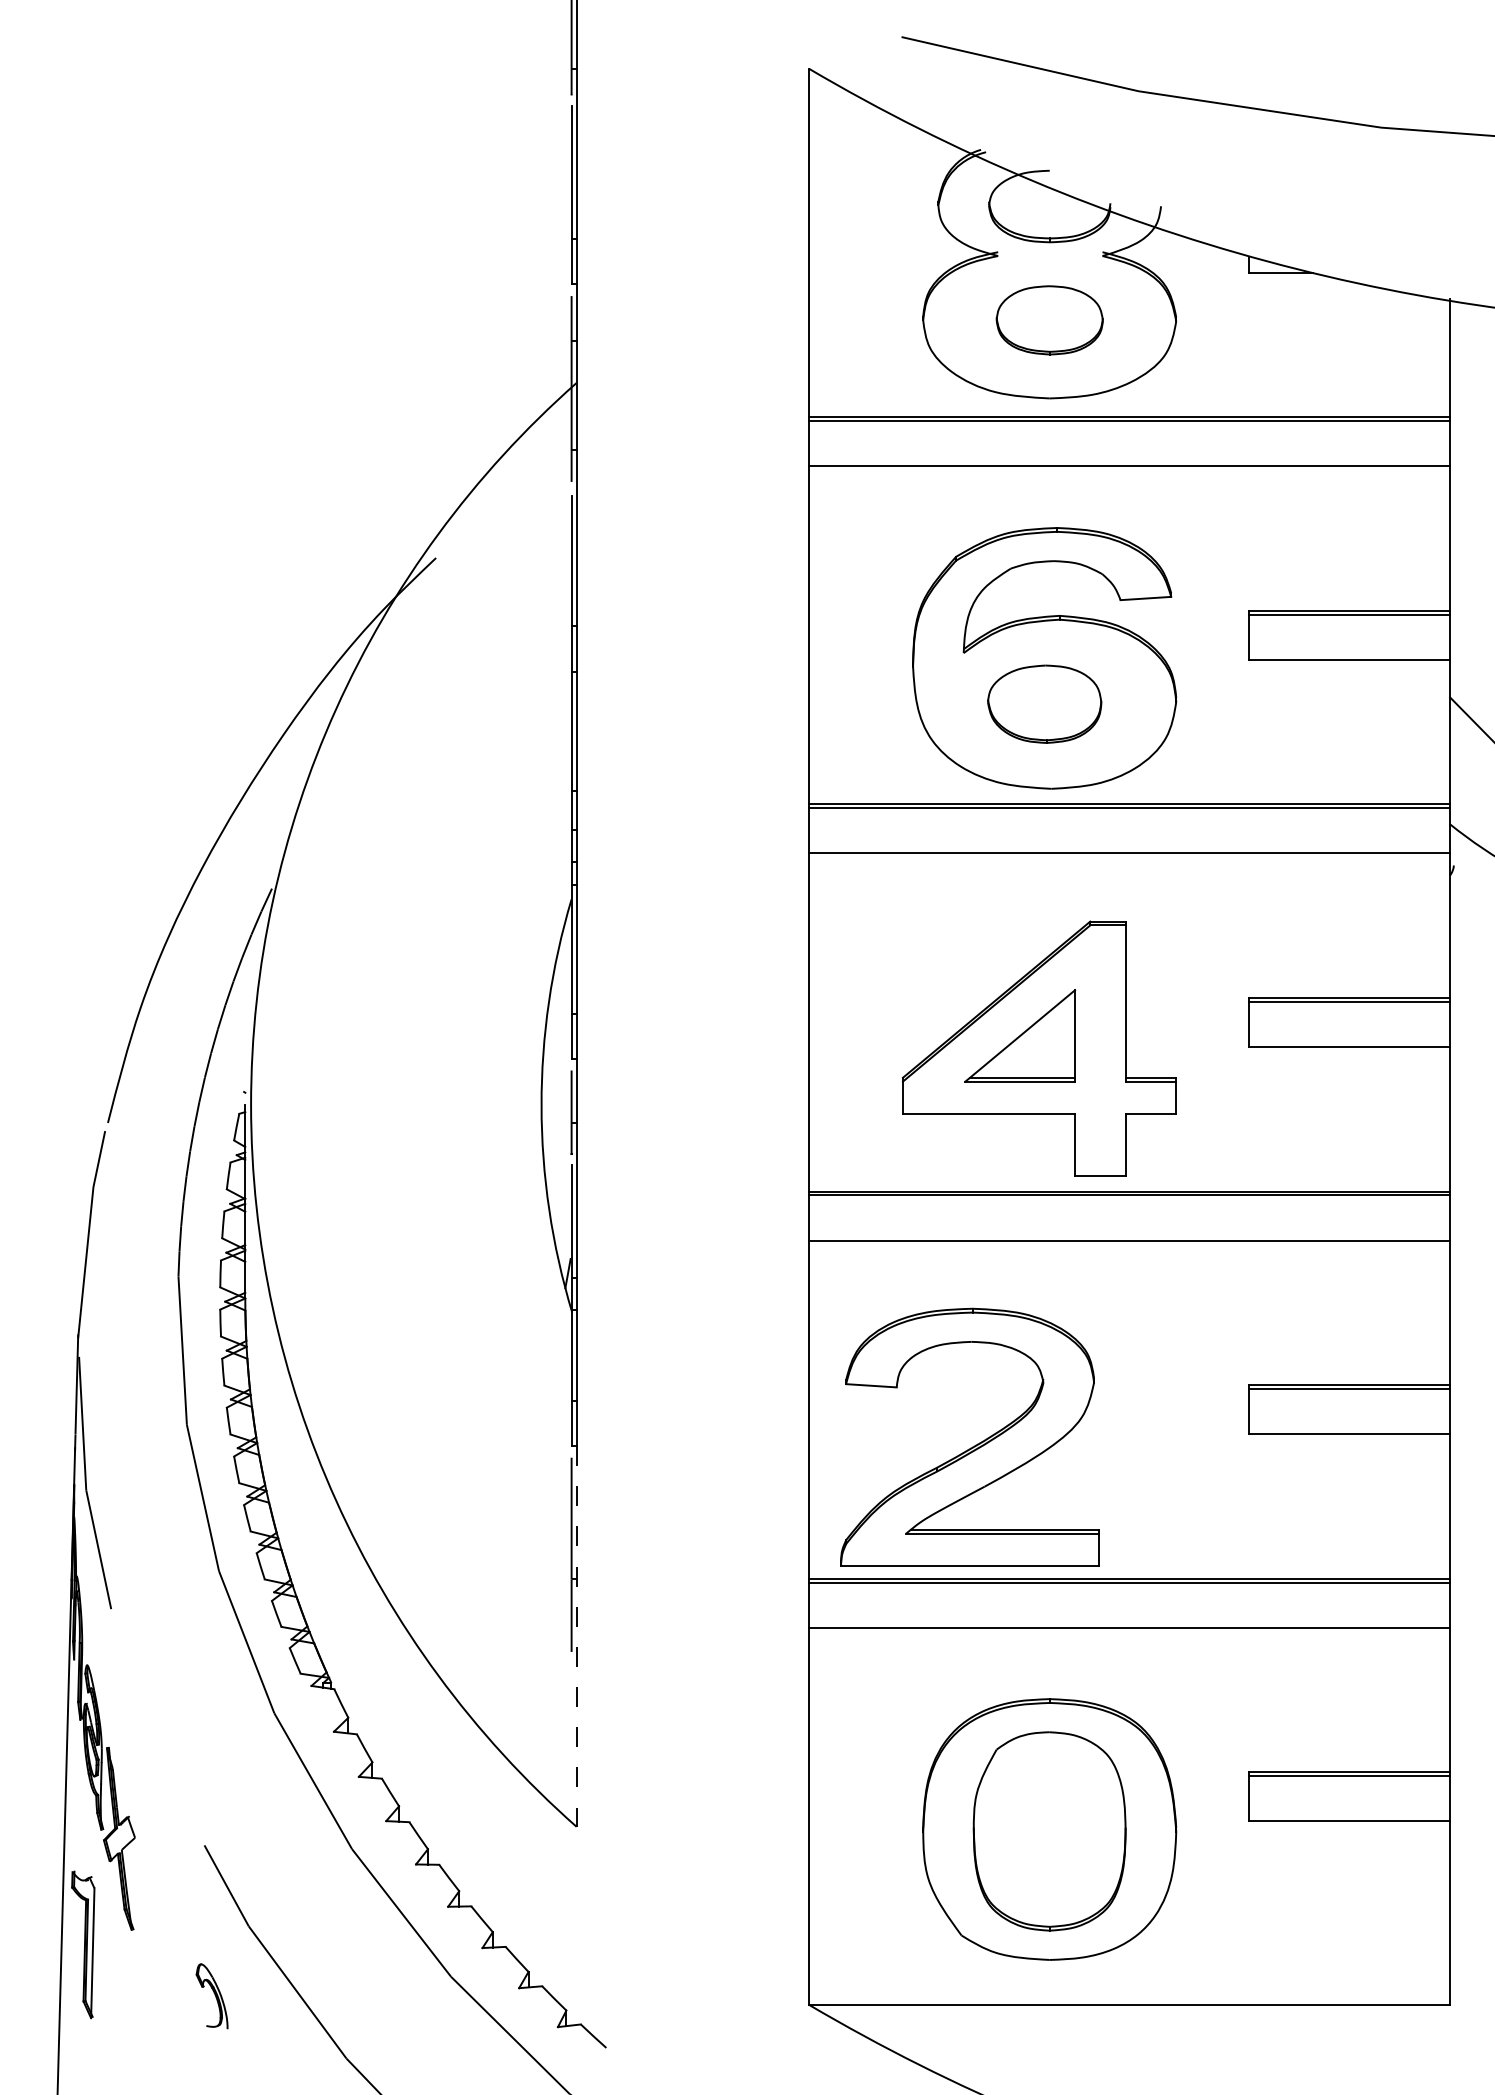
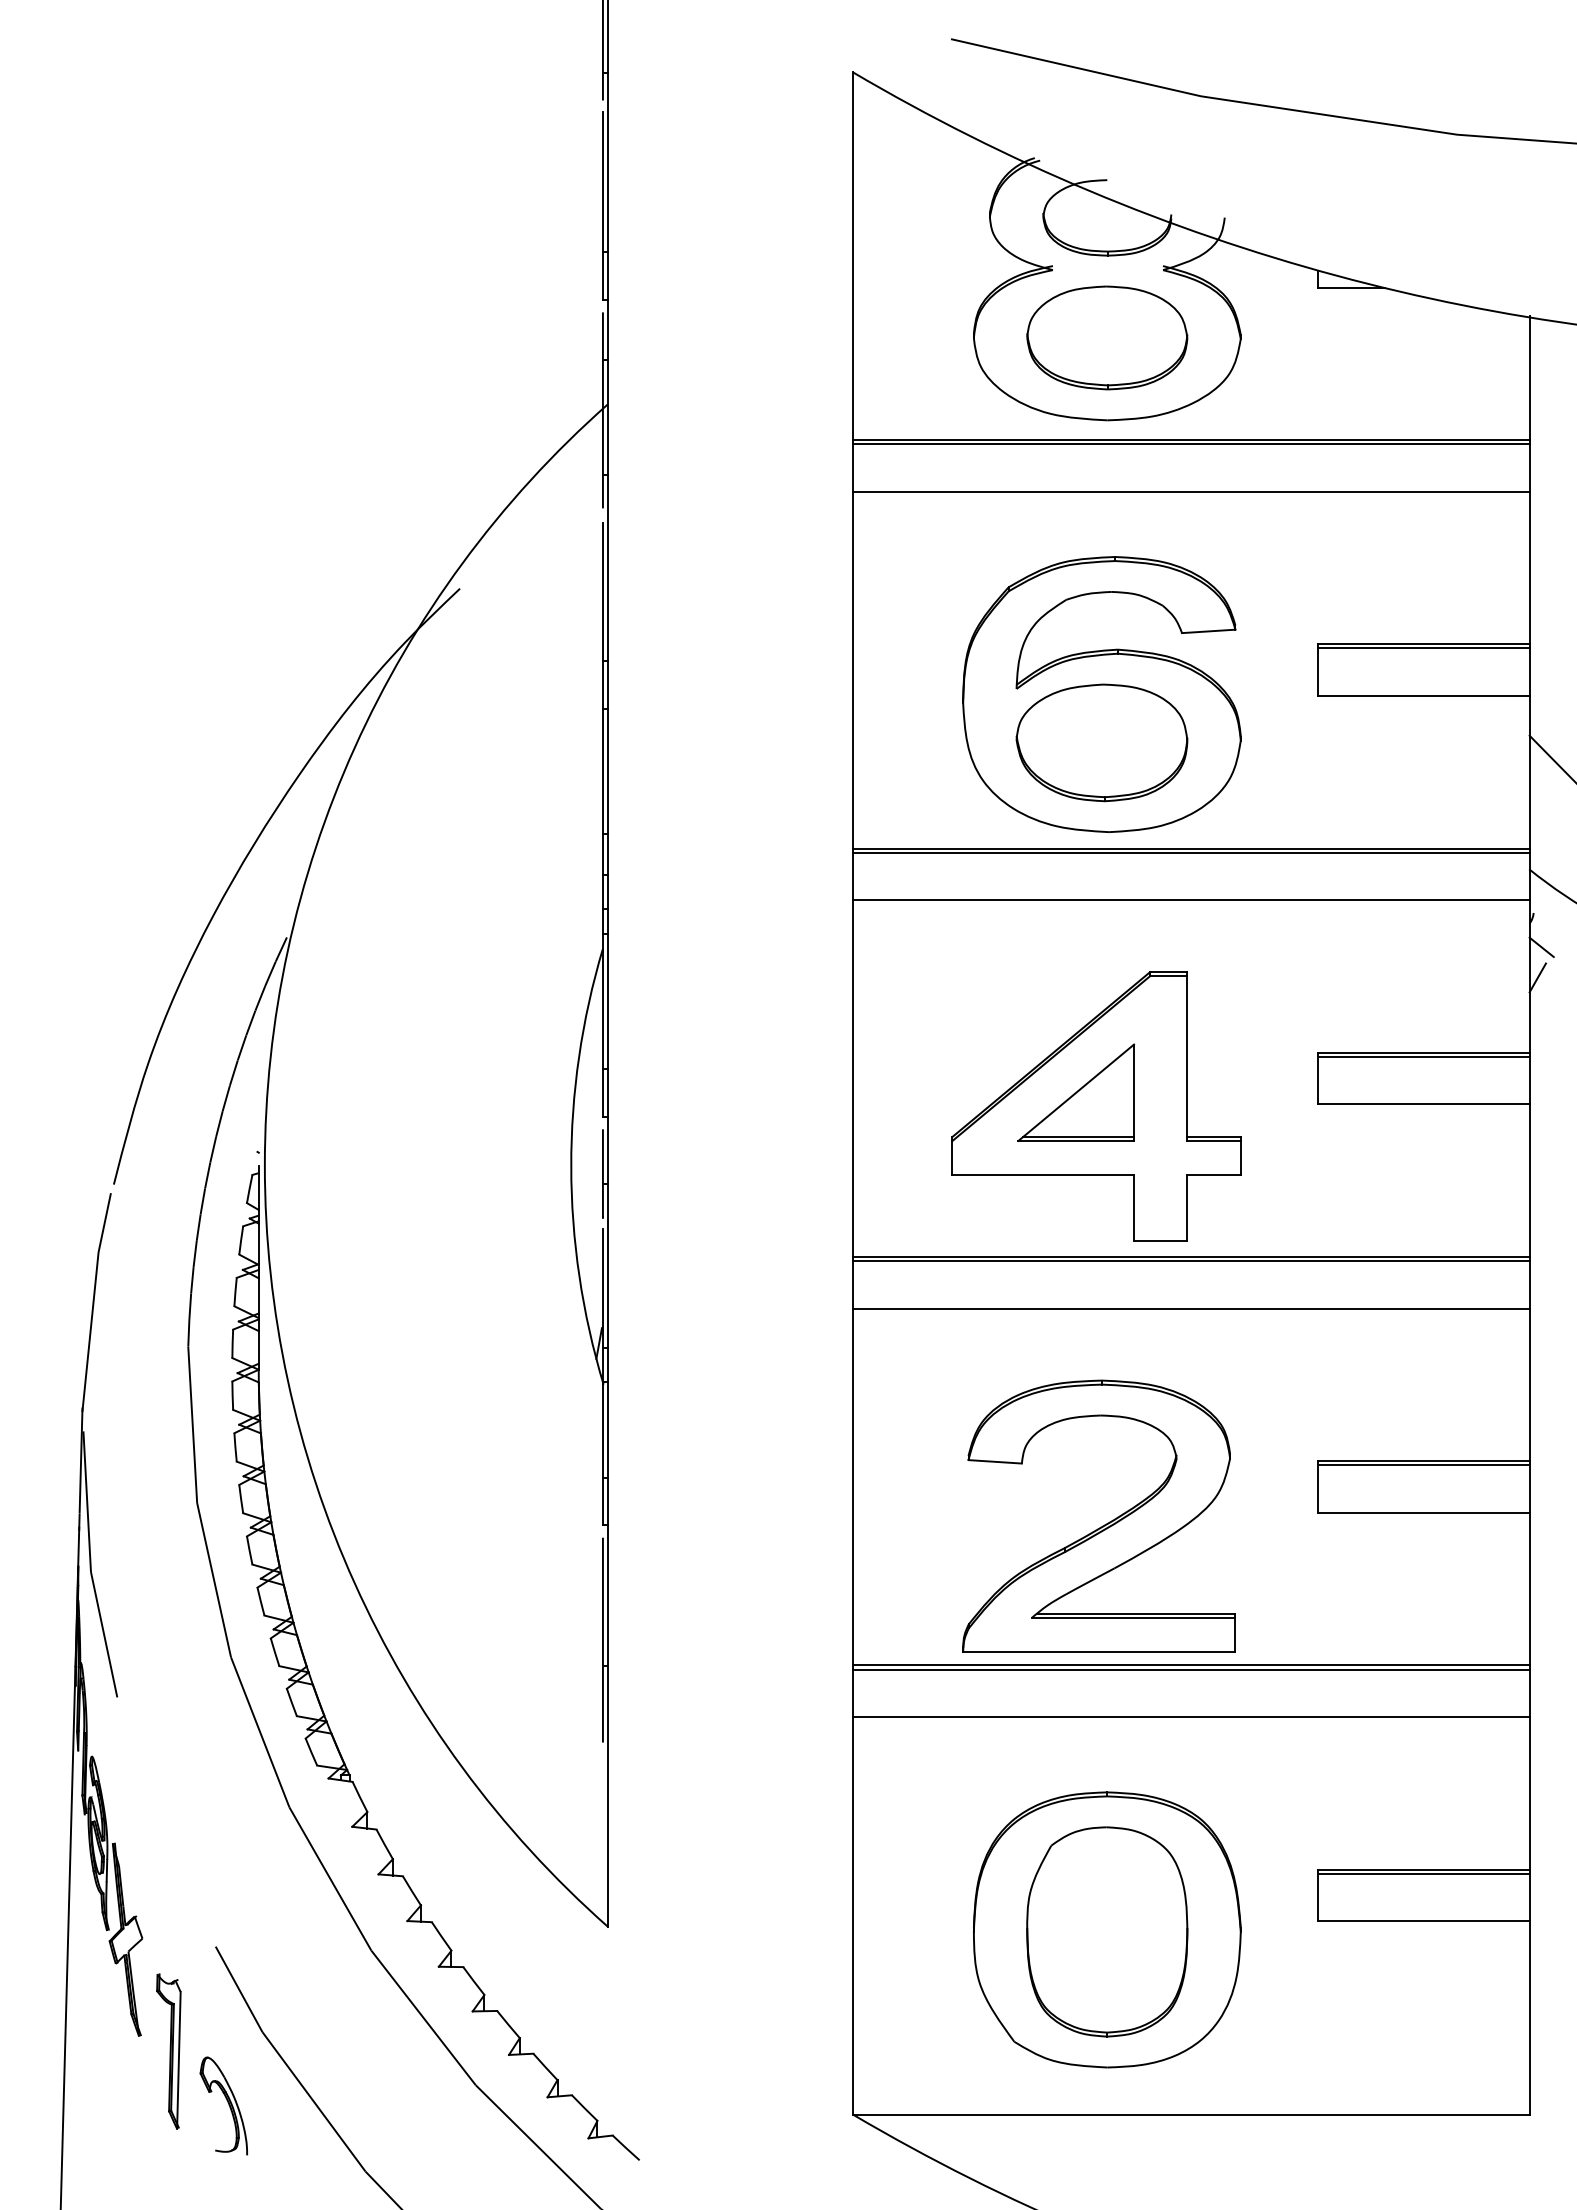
part: (1049, 319) -> (1107, 337), size x1.43
part: (1044, 703) -> (1101, 742), size x1.43
line: (1461, 898) -> (1541, 947), added
line: (1457, 926) -> (1537, 977), added
part: (973, 1446) -> (1102, 1525), moved
line: (576, 1636) -> (608, 1726), dashed -> solid
part: (82, 1944) -> (168, 2051), moved
part: (211, 1995) -> (223, 2105), size x1.43

